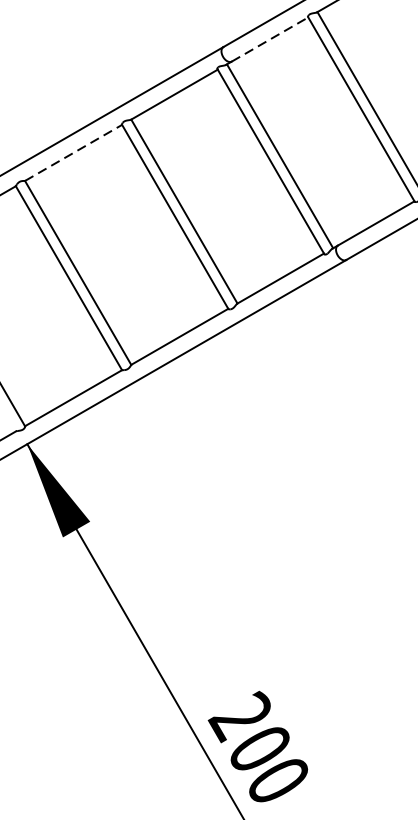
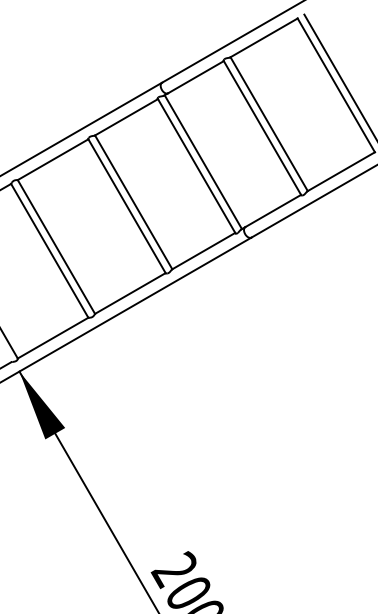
line: (270, 38) -> (196, 76), dashed -> solid
line: (74, 152) -> (53, 159), dashed -> solid

